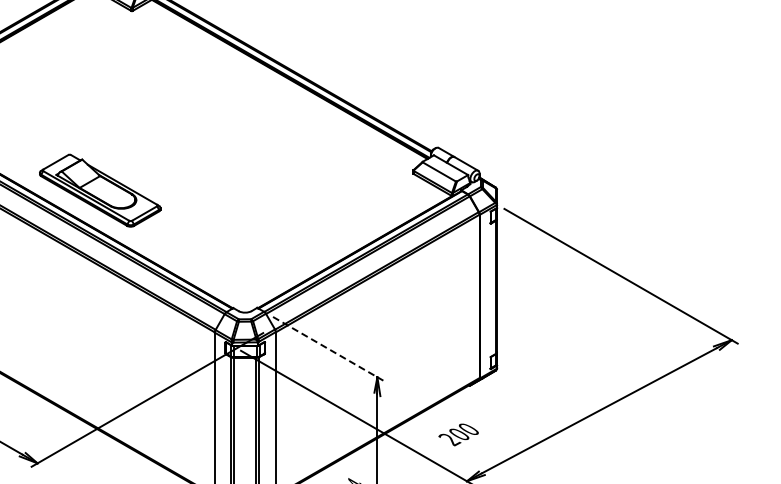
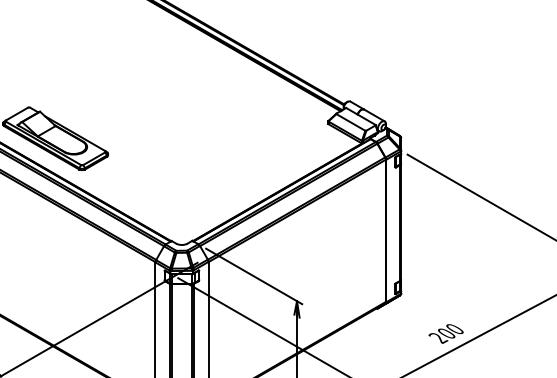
line: (328, 348) -> (254, 276), dashed -> solid
text: (458, 434) -> (445, 333), moved

